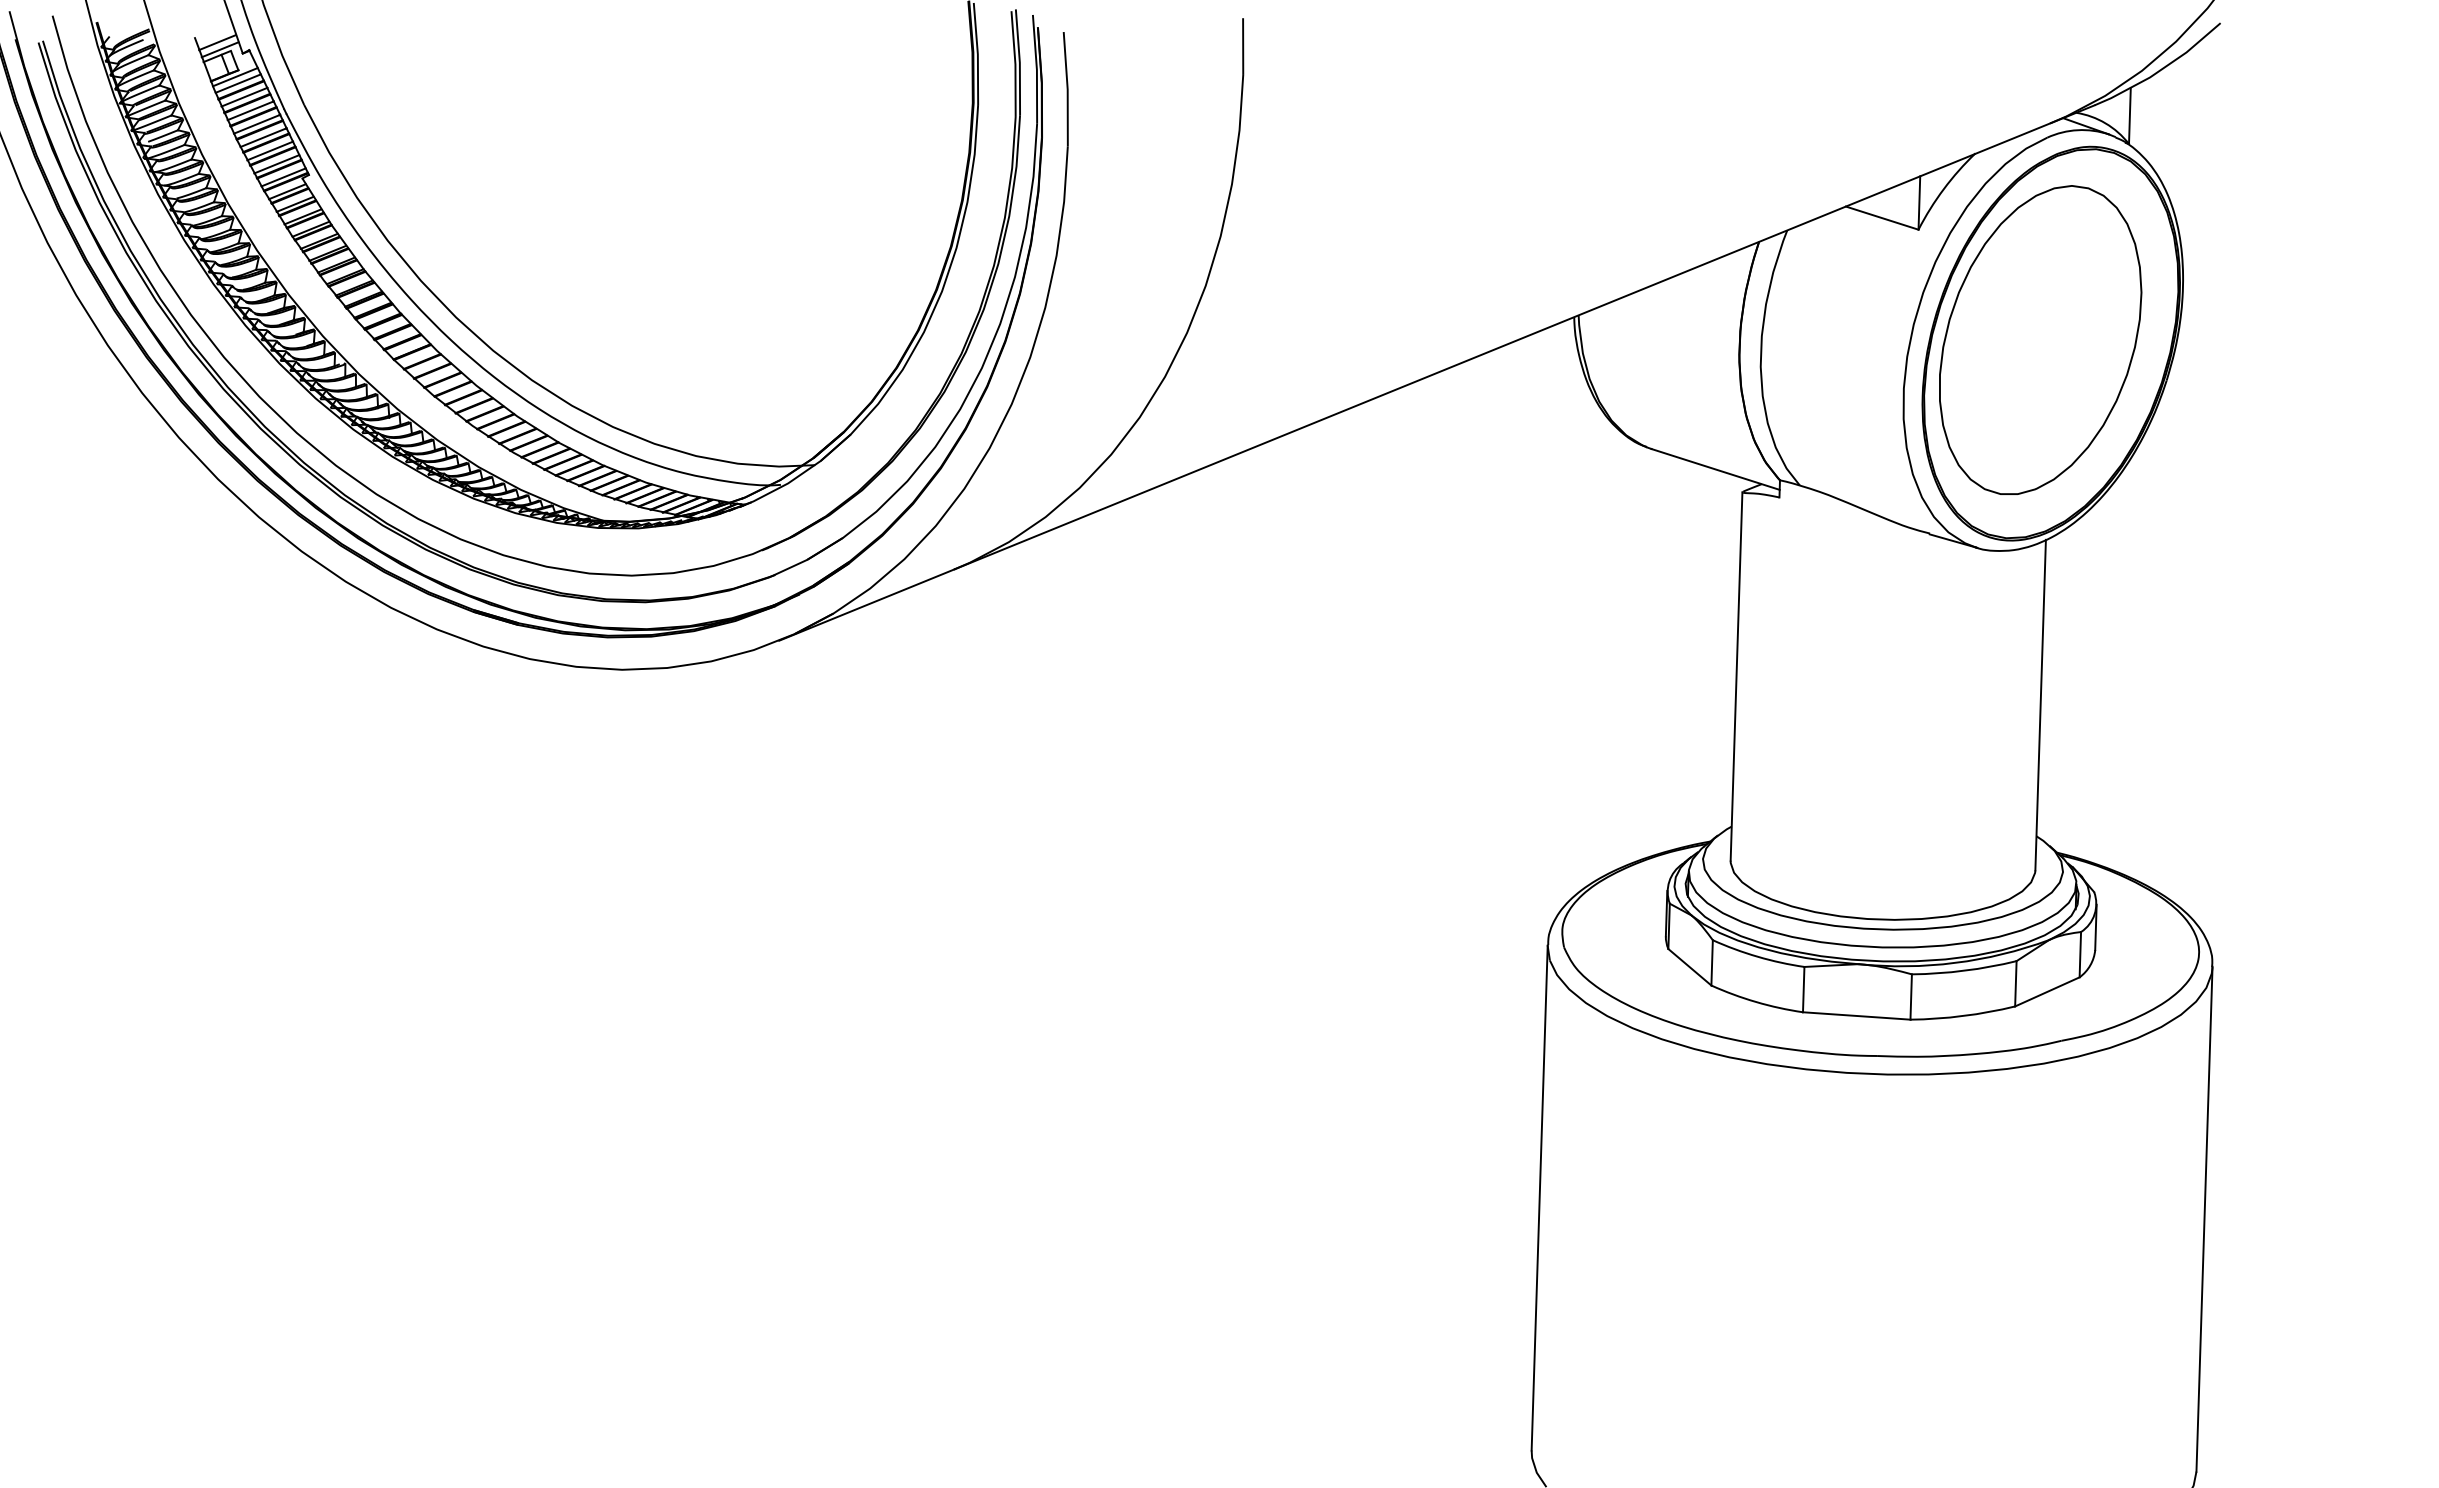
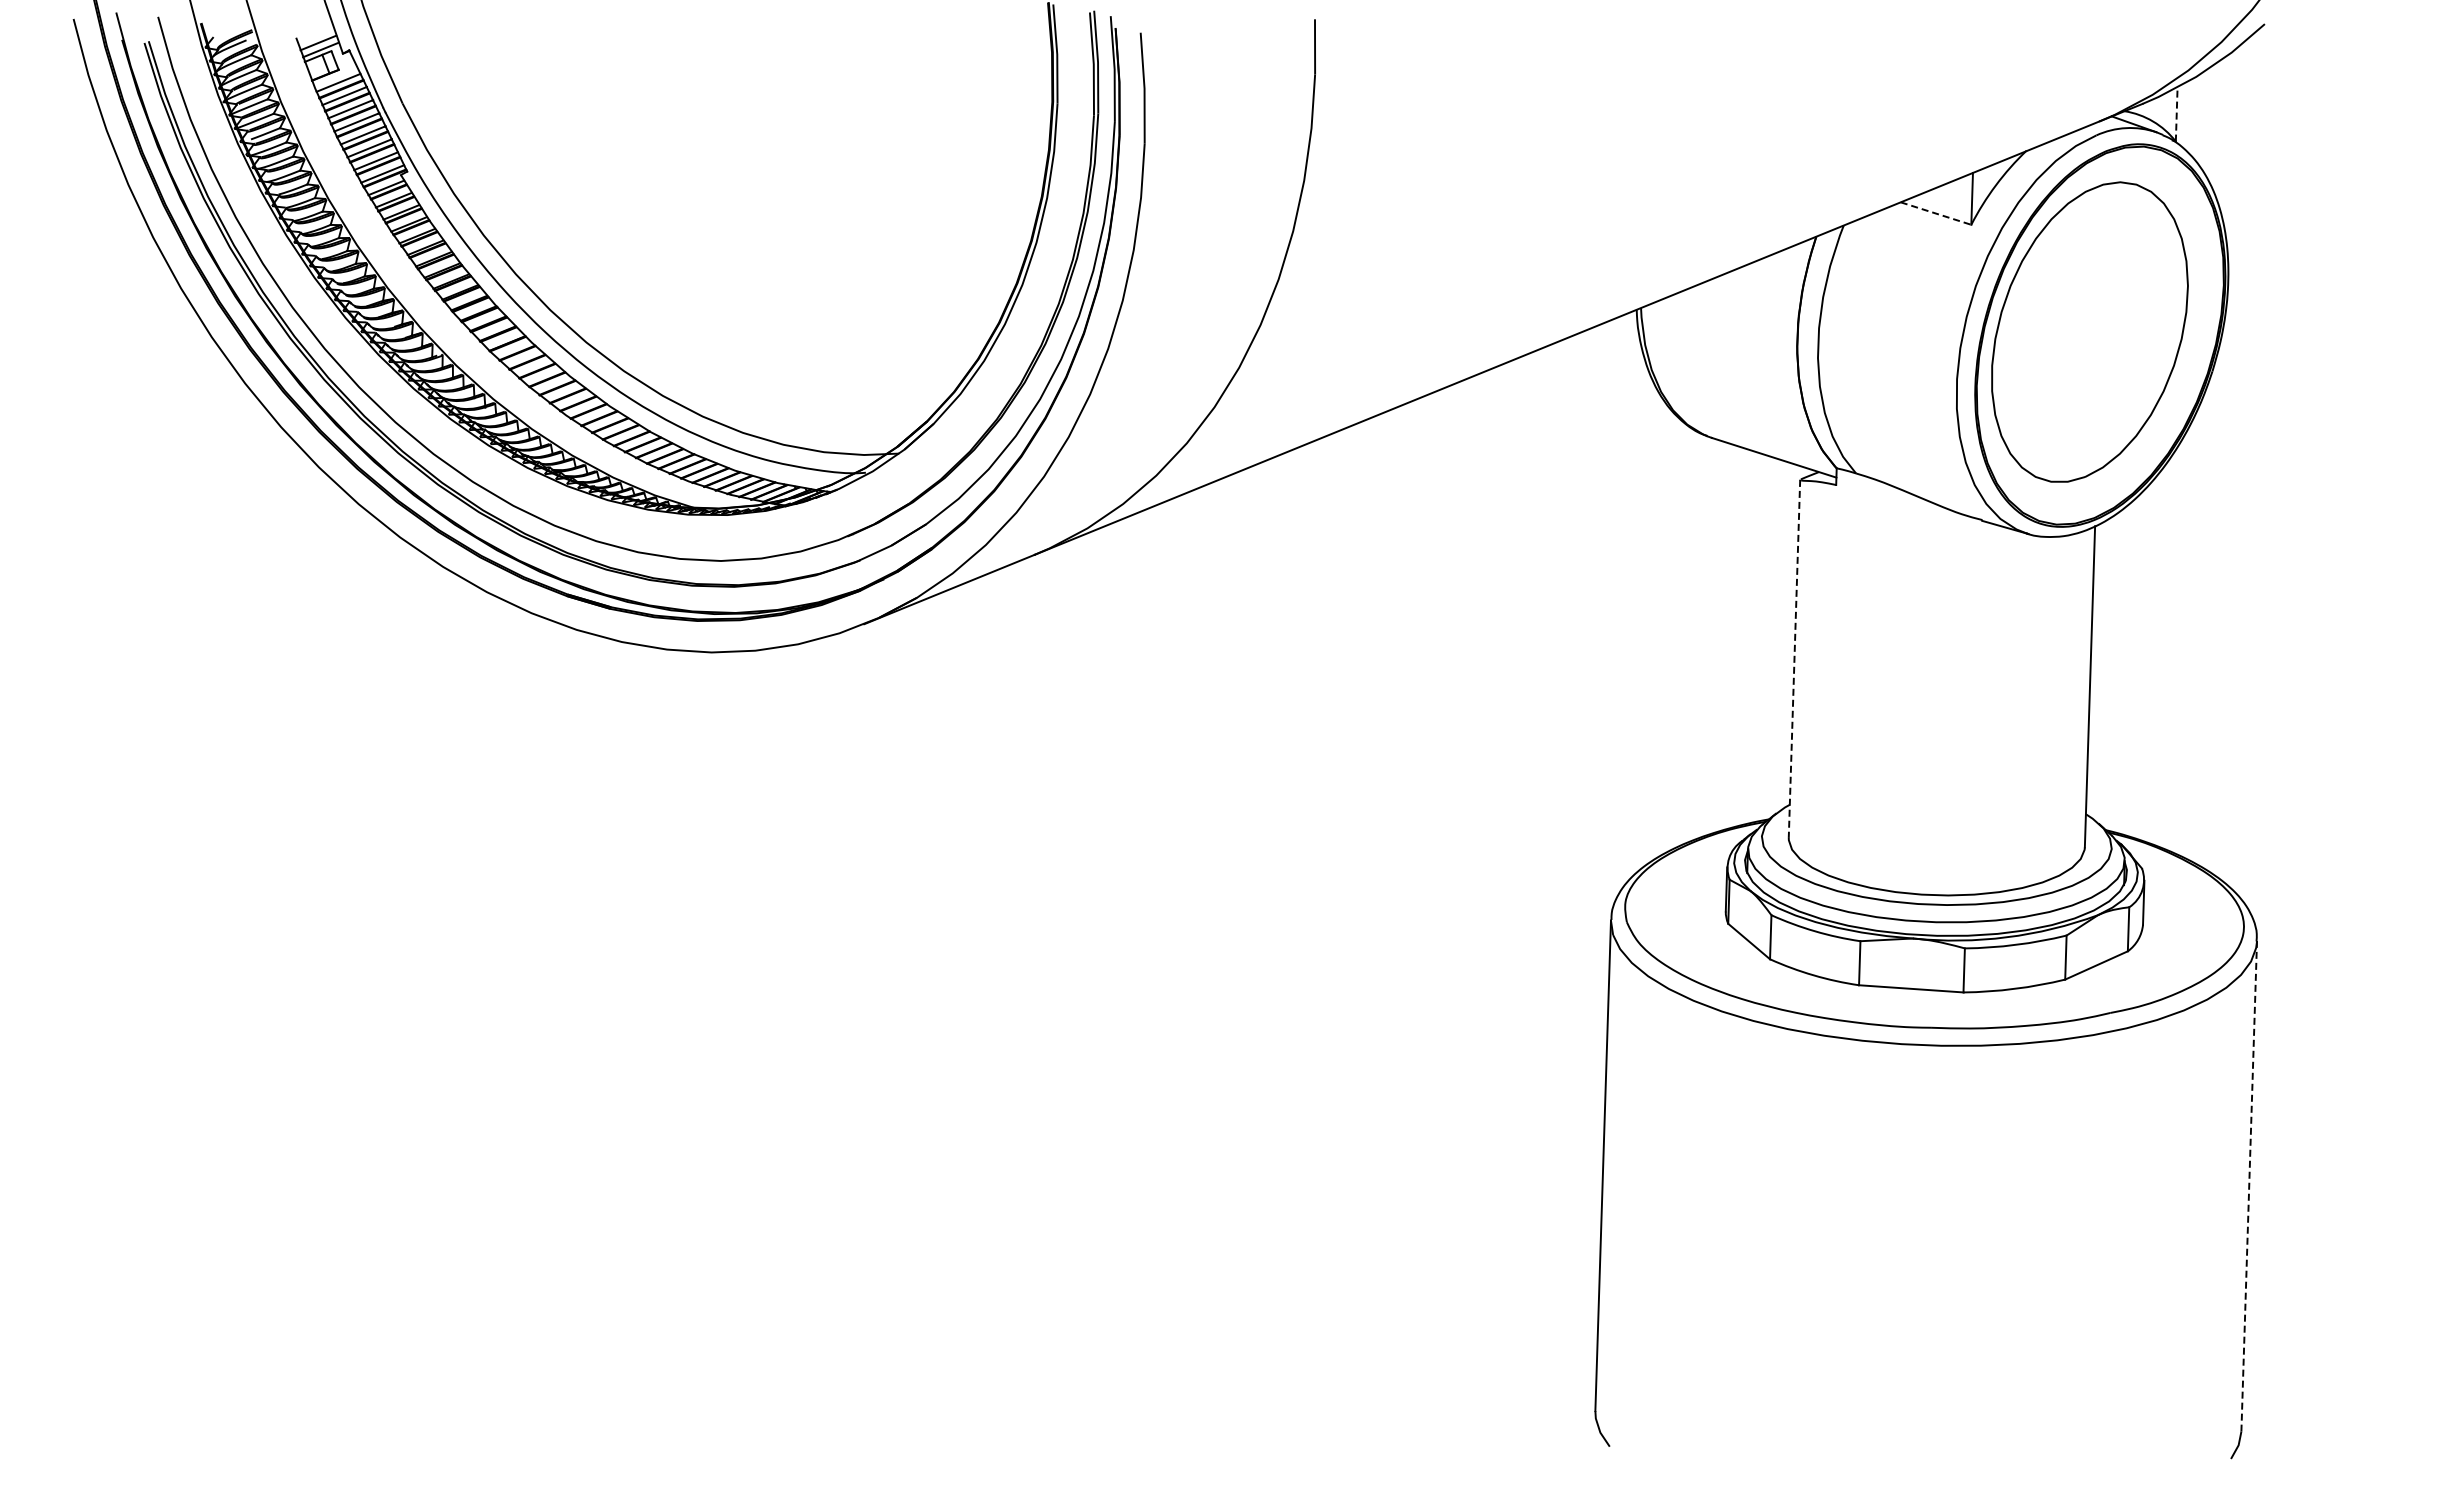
line: (235, 77) -> (335, 76), removed
line: (2129, 116) -> (2176, 114), solid -> dashed
line: (1882, 218) -> (1936, 213), solid -> dashed
line: (1736, 677) -> (1794, 659), solid -> dashed
line: (2204, 1218) -> (2249, 1185), solid -> dashed

